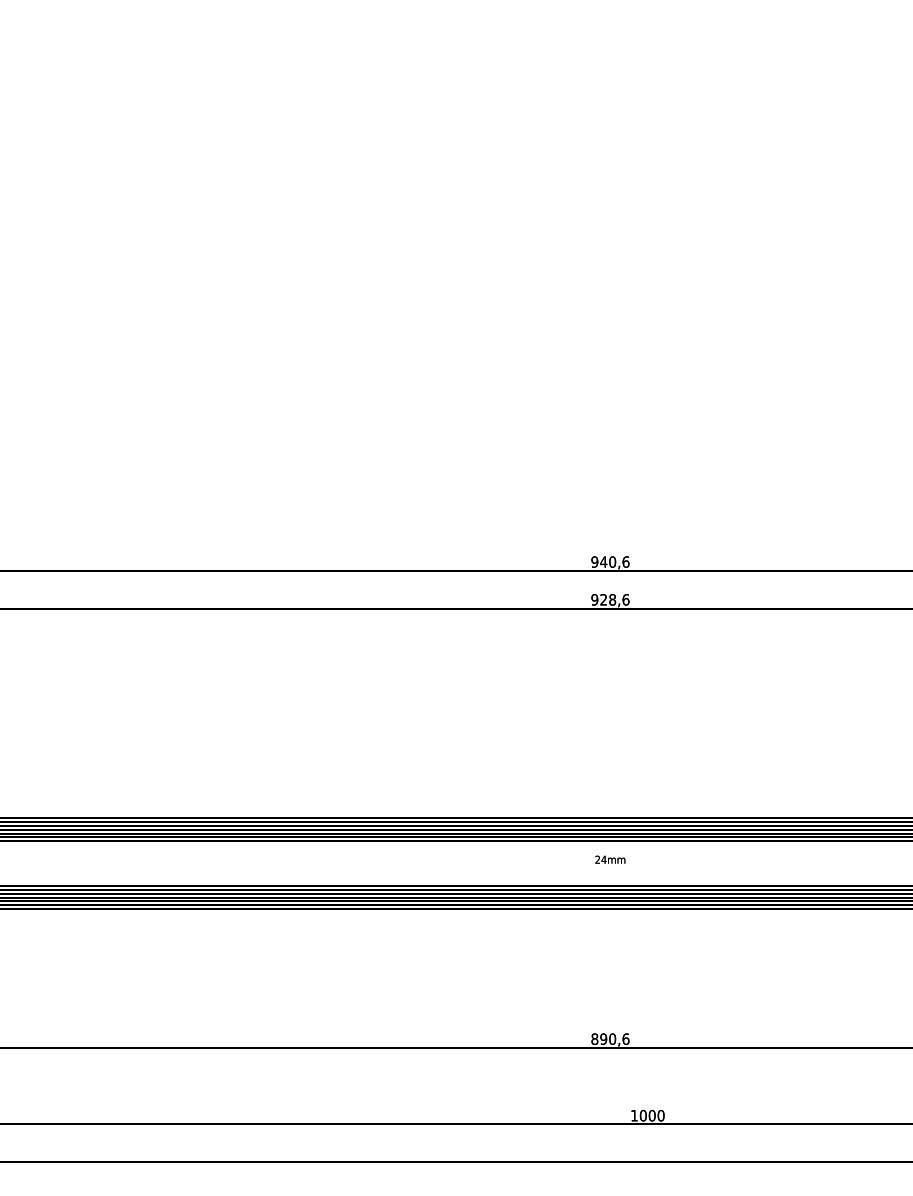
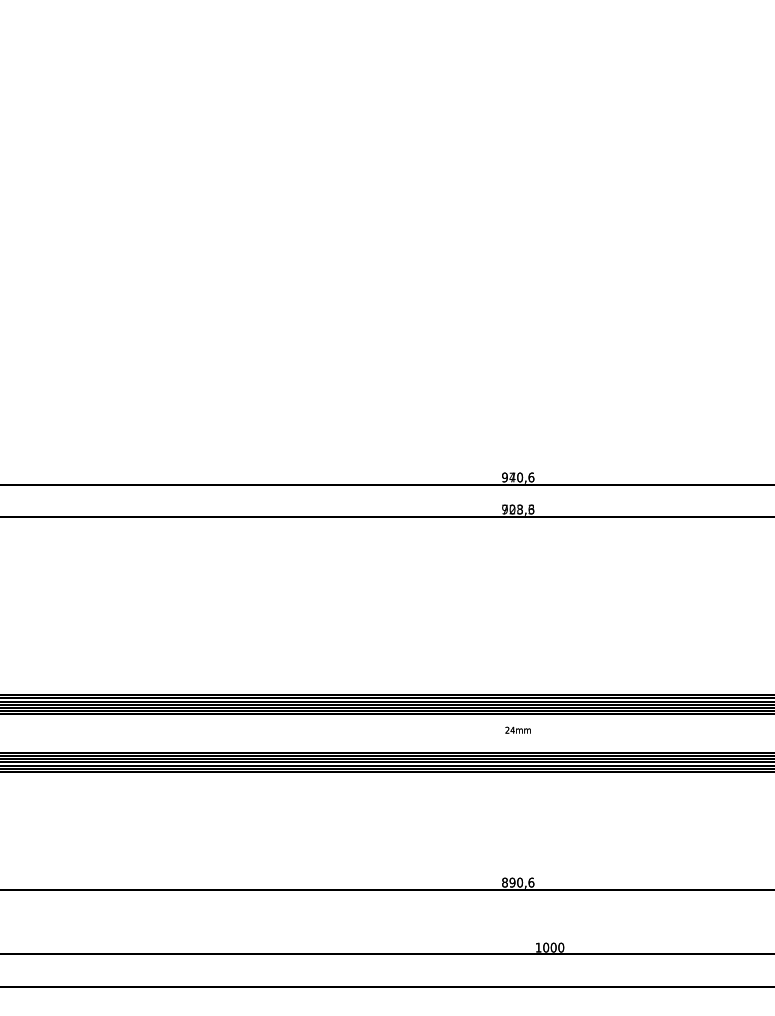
text: (603, 562) -> (512, 477), 940,6 -> 970,6
text: (610, 599) -> (518, 509), 928,6 -> 703,3

